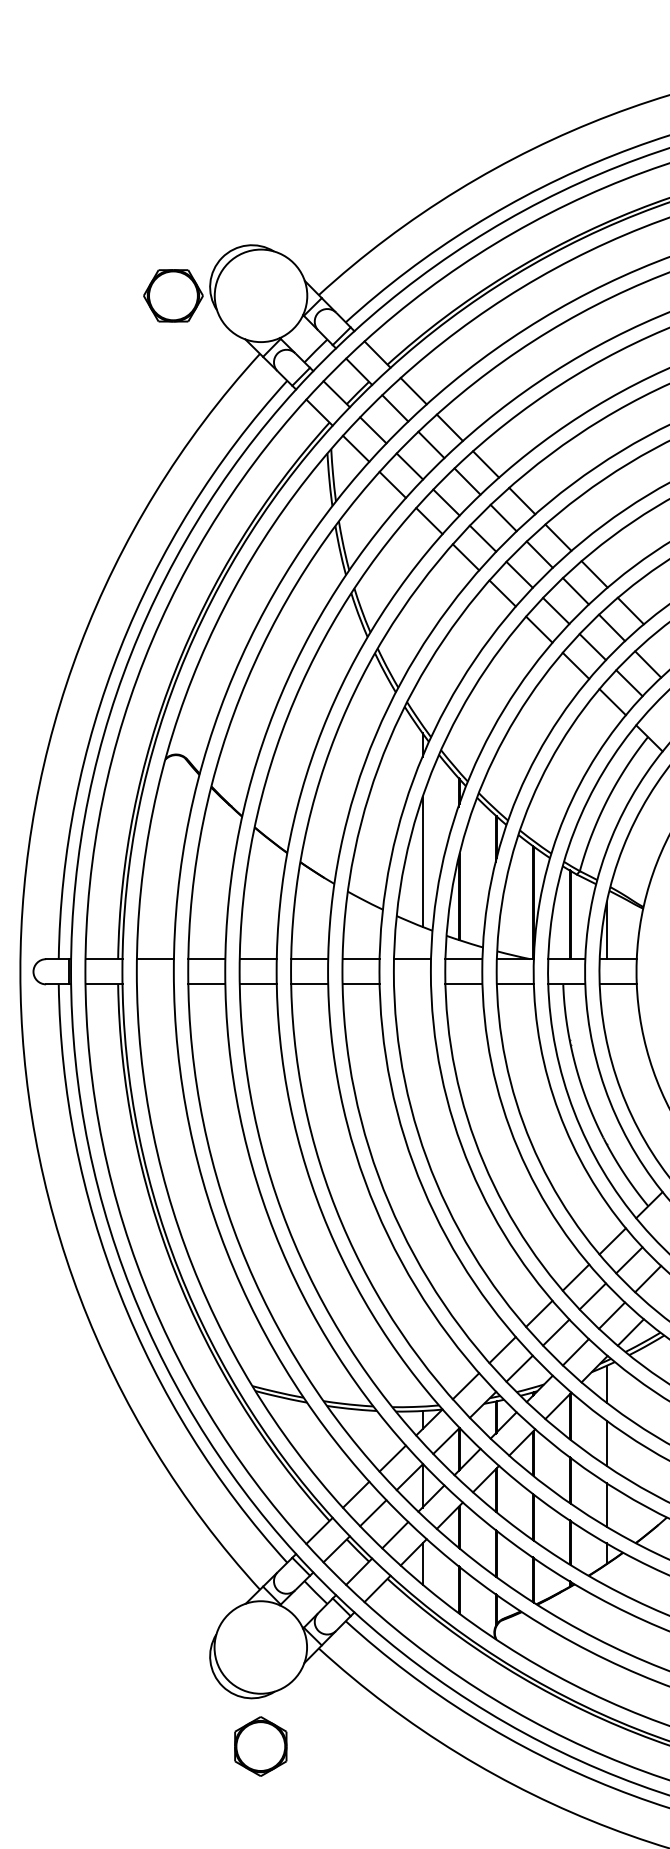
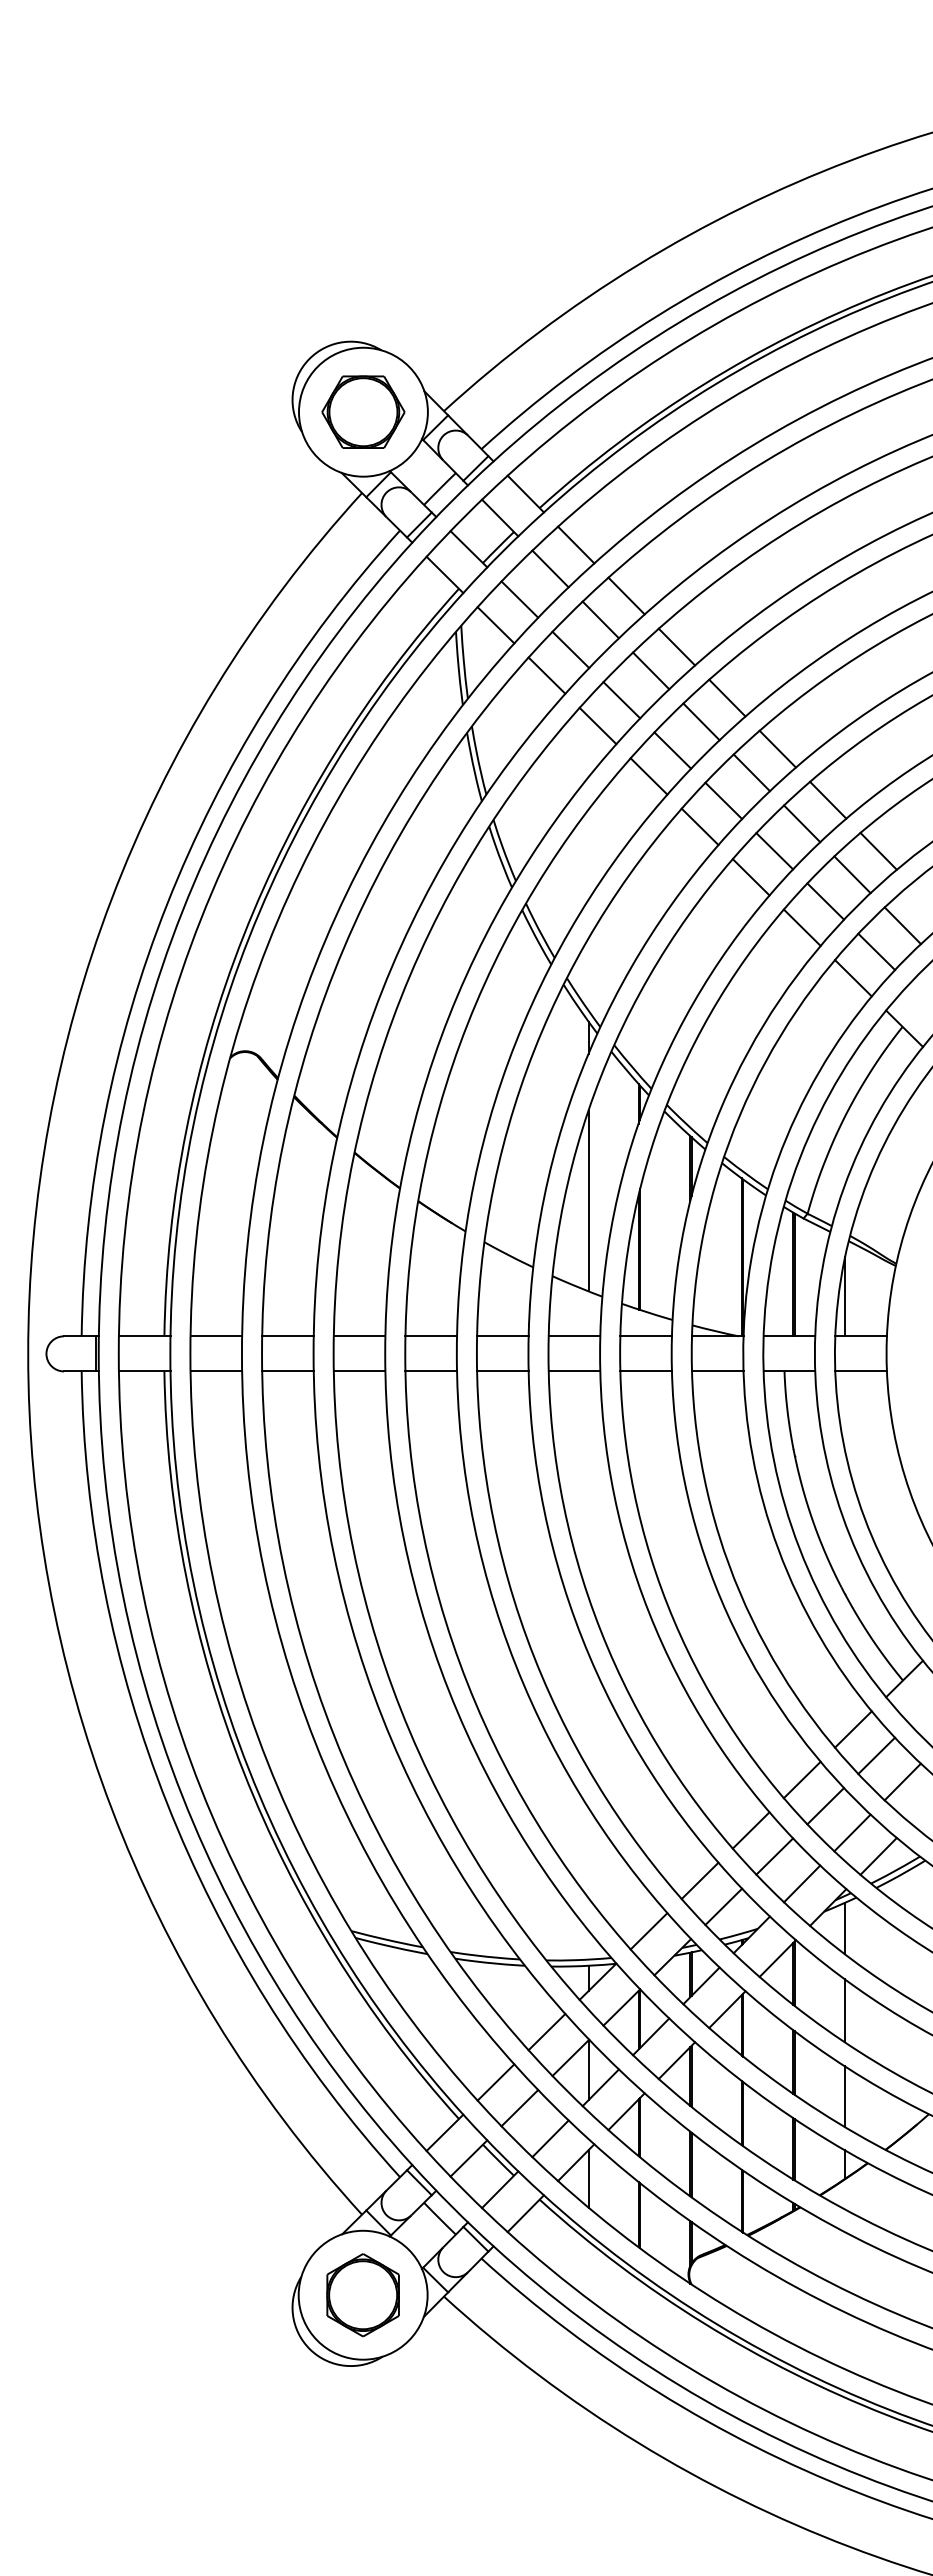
part: (173, 295) -> (363, 411), moved
line: (155, 984) -> (216, 1371), added
line: (412, 984) -> (574, 1371), added
part: (260, 1746) -> (362, 2295), moved

